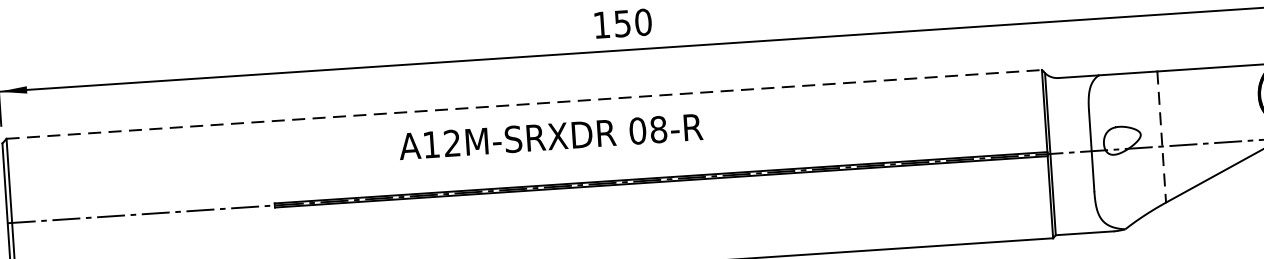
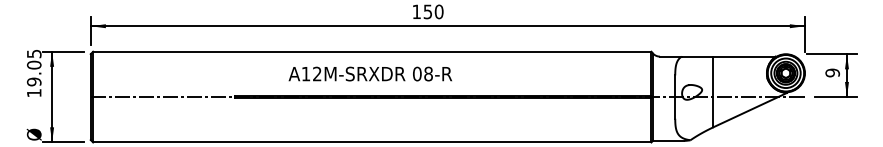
line: (524, 103) -> (372, 51), dashed -> solid
text: (549, 135) -> (369, 73), moved
line: (1162, 137) -> (713, 92), dashed -> solid

